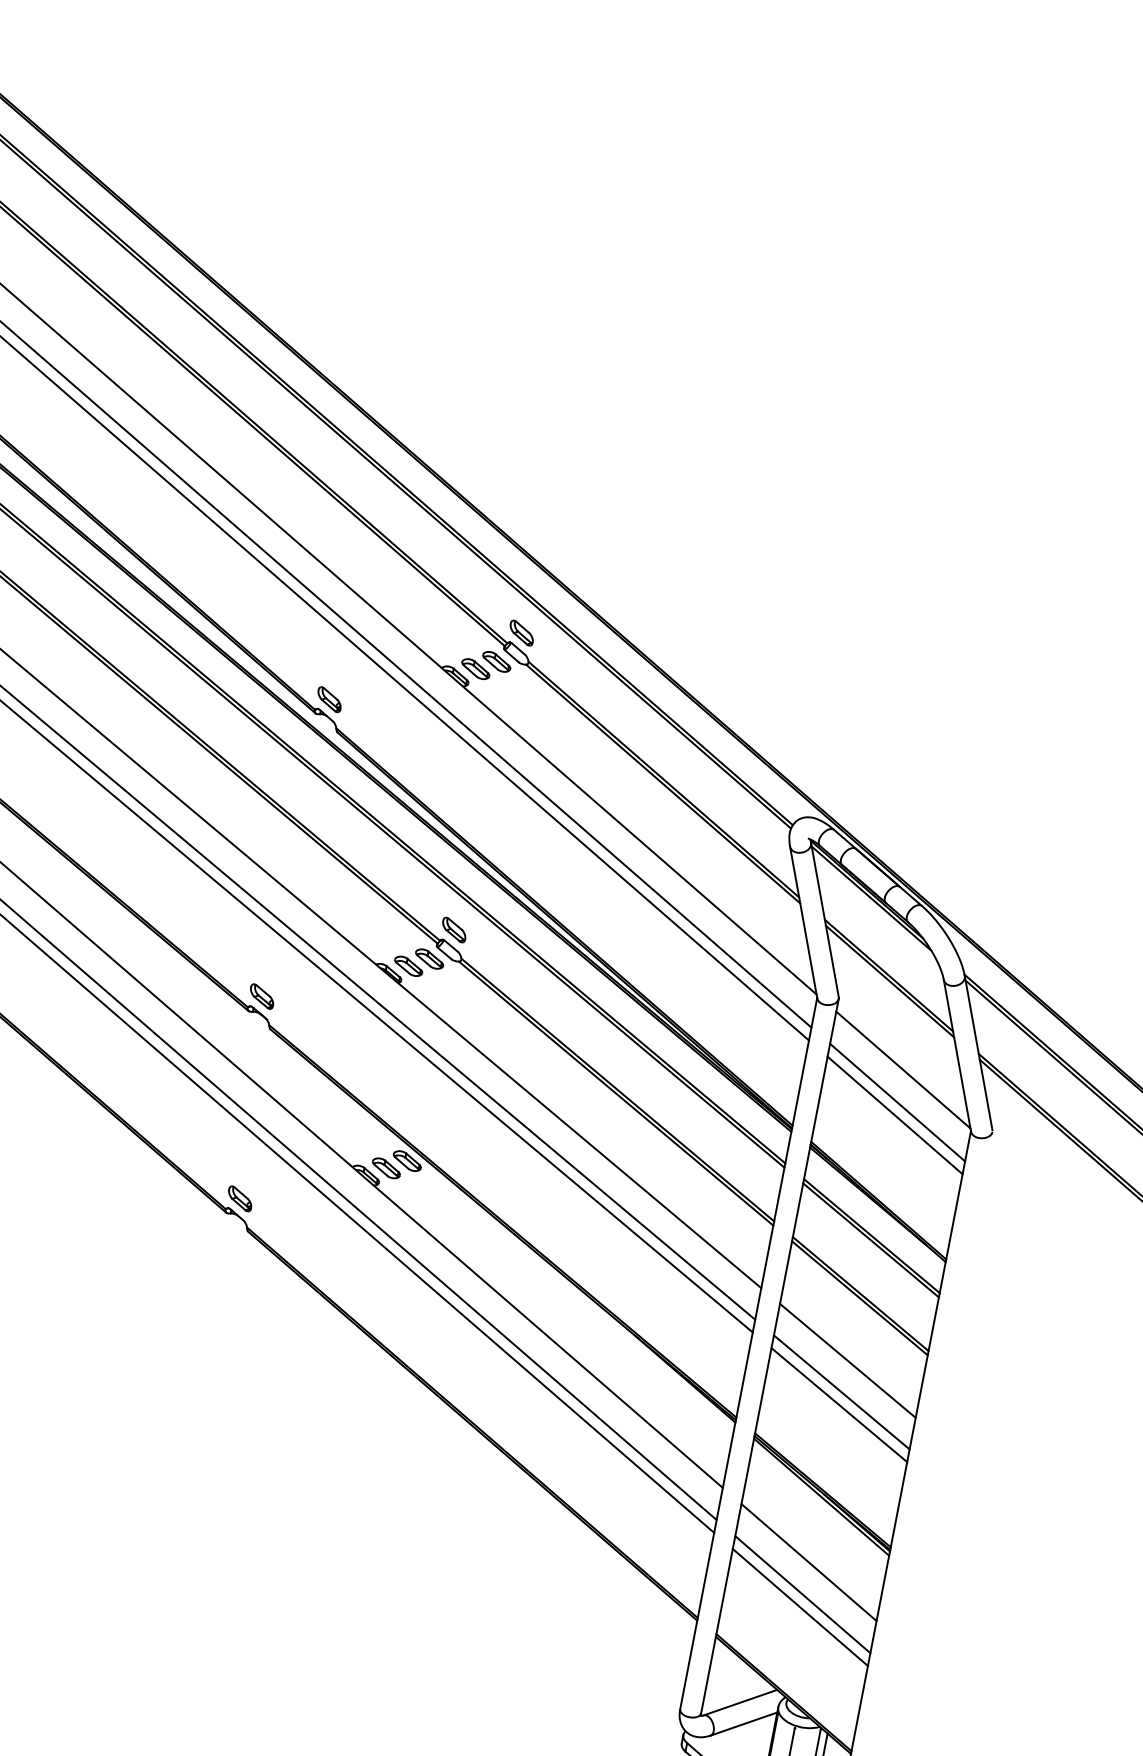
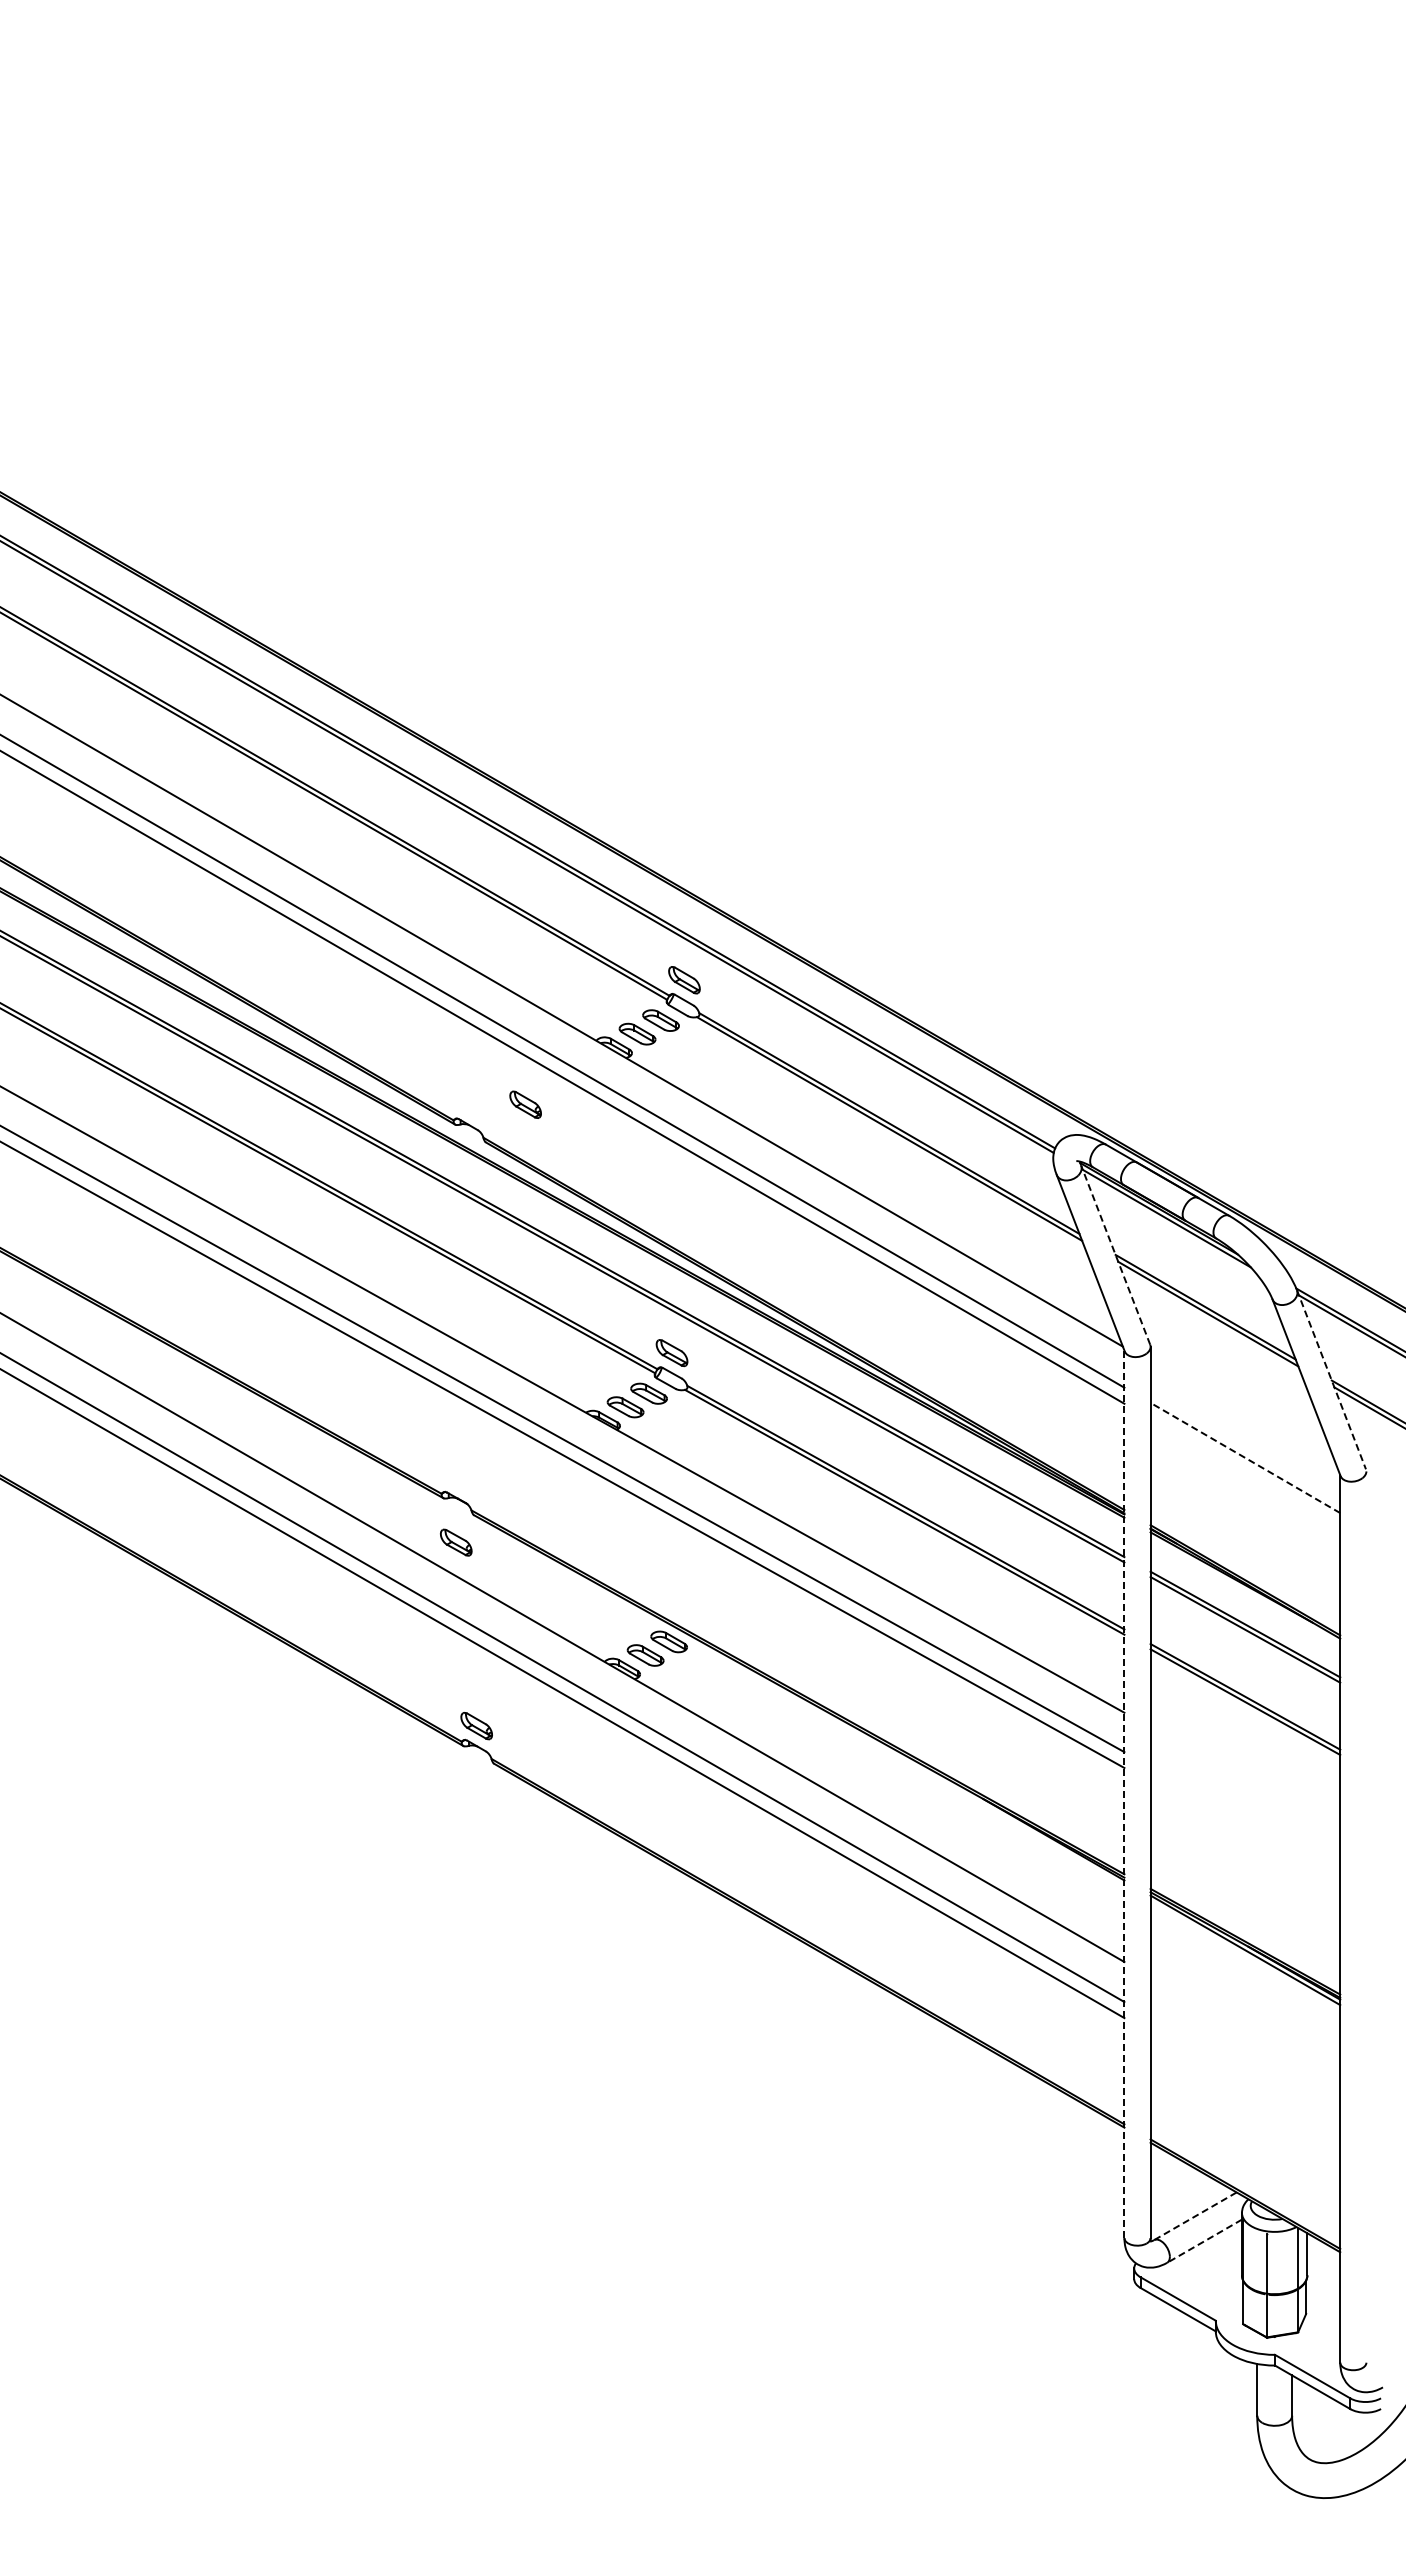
part: (329, 699) -> (525, 1104), moved
line: (824, 920) -> (1115, 1255), solid -> dashed
part: (262, 996) -> (456, 1542), moved
line: (978, 1053) -> (1331, 1379), solid -> dashed
line: (903, 1070) -> (1244, 1417), removed
line: (897, 1103) -> (1245, 1458), solid -> dashed
line: (895, 1115) -> (1245, 1473), removed
line: (748, 1353) -> (1124, 1794), solid -> dashed
line: (847, 1361) -> (1245, 1780), removed
line: (841, 1392) -> (1245, 1819), removed
line: (839, 1405) -> (1245, 1835), removed
line: (809, 1562) -> (1245, 2031), removed
line: (802, 1594) -> (1245, 2071), removed
line: (800, 1607) -> (1245, 2087), removed
line: (740, 1702) -> (1195, 2216), solid -> dashed
line: (743, 1724) -> (1204, 2241), solid -> dashed

